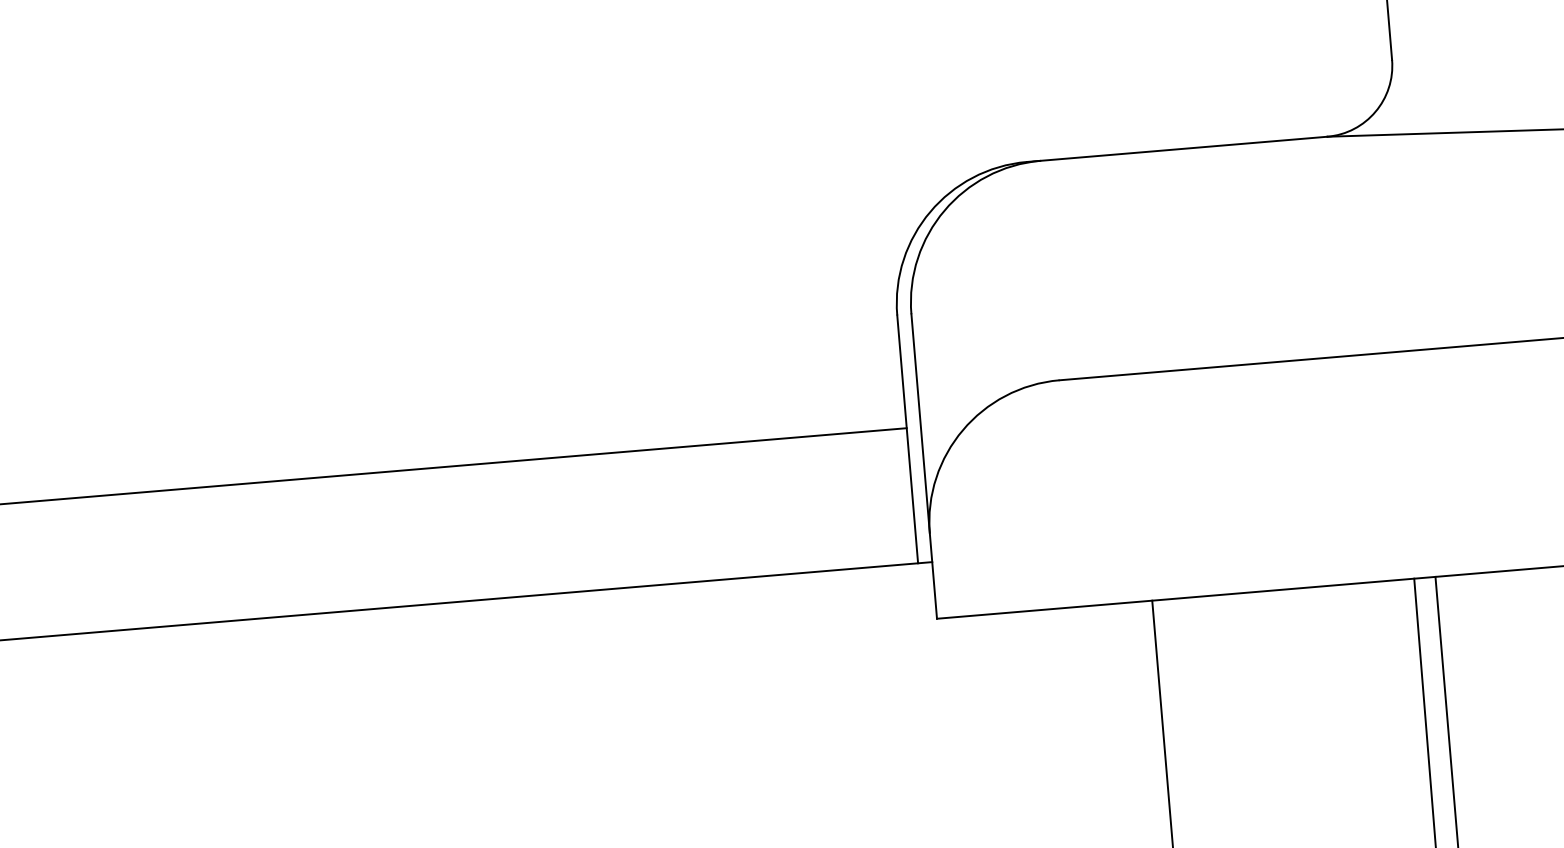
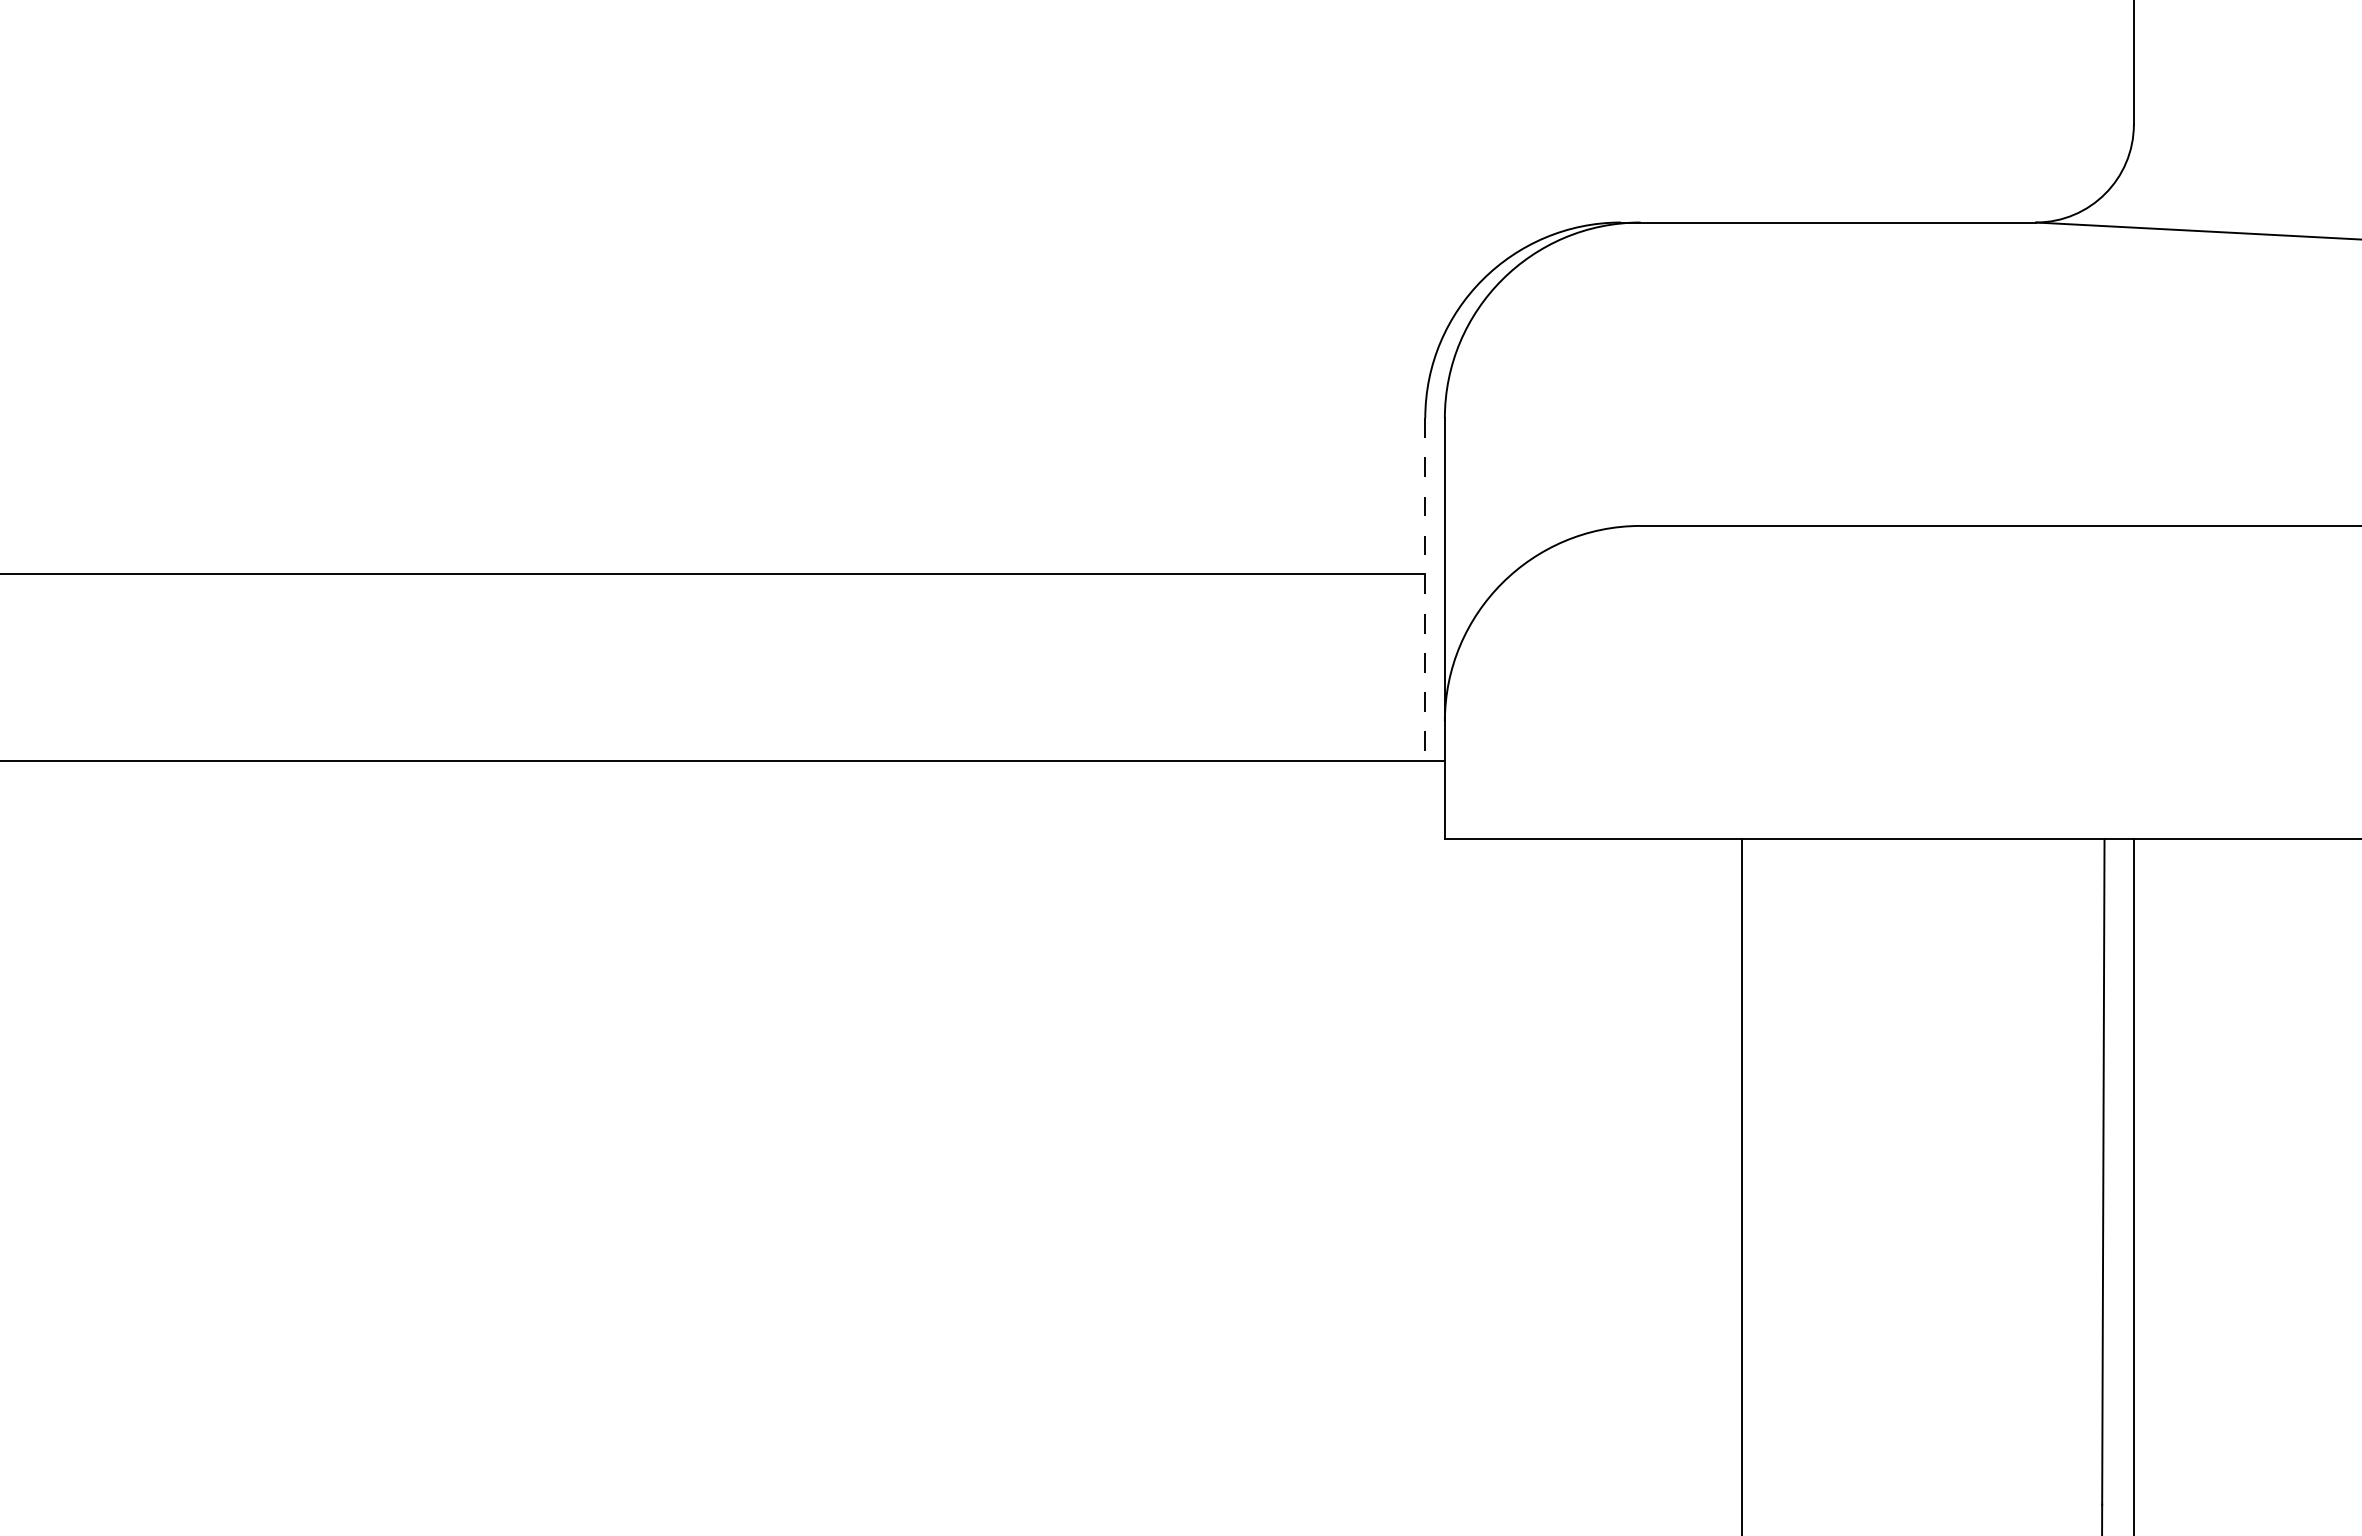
line: (907, 440) -> (1425, 590), solid -> dashed

